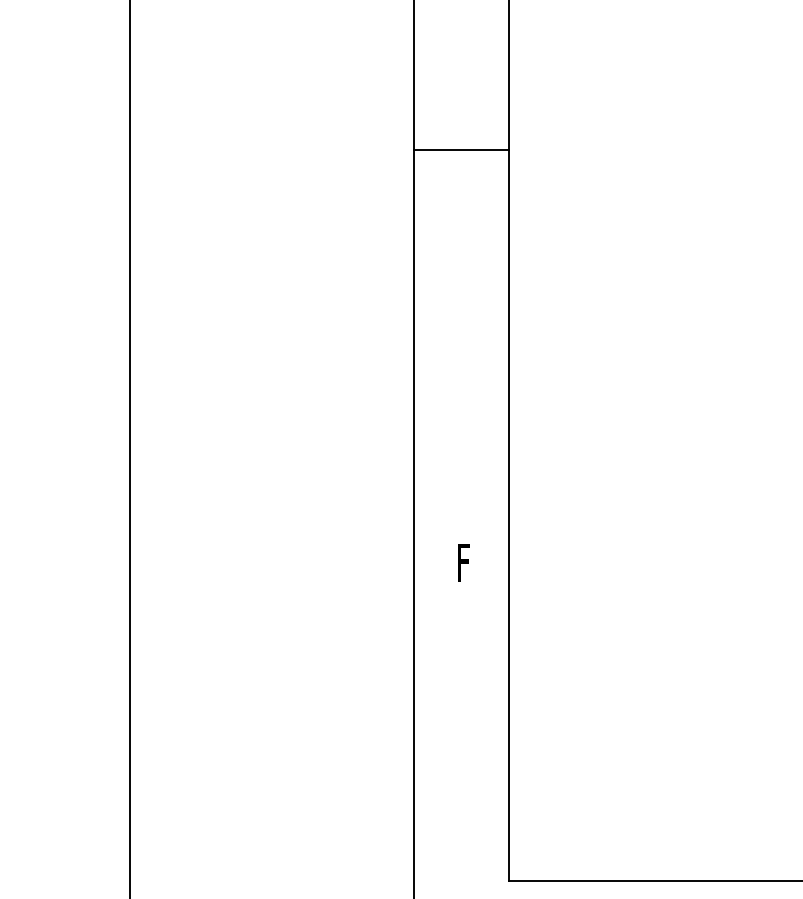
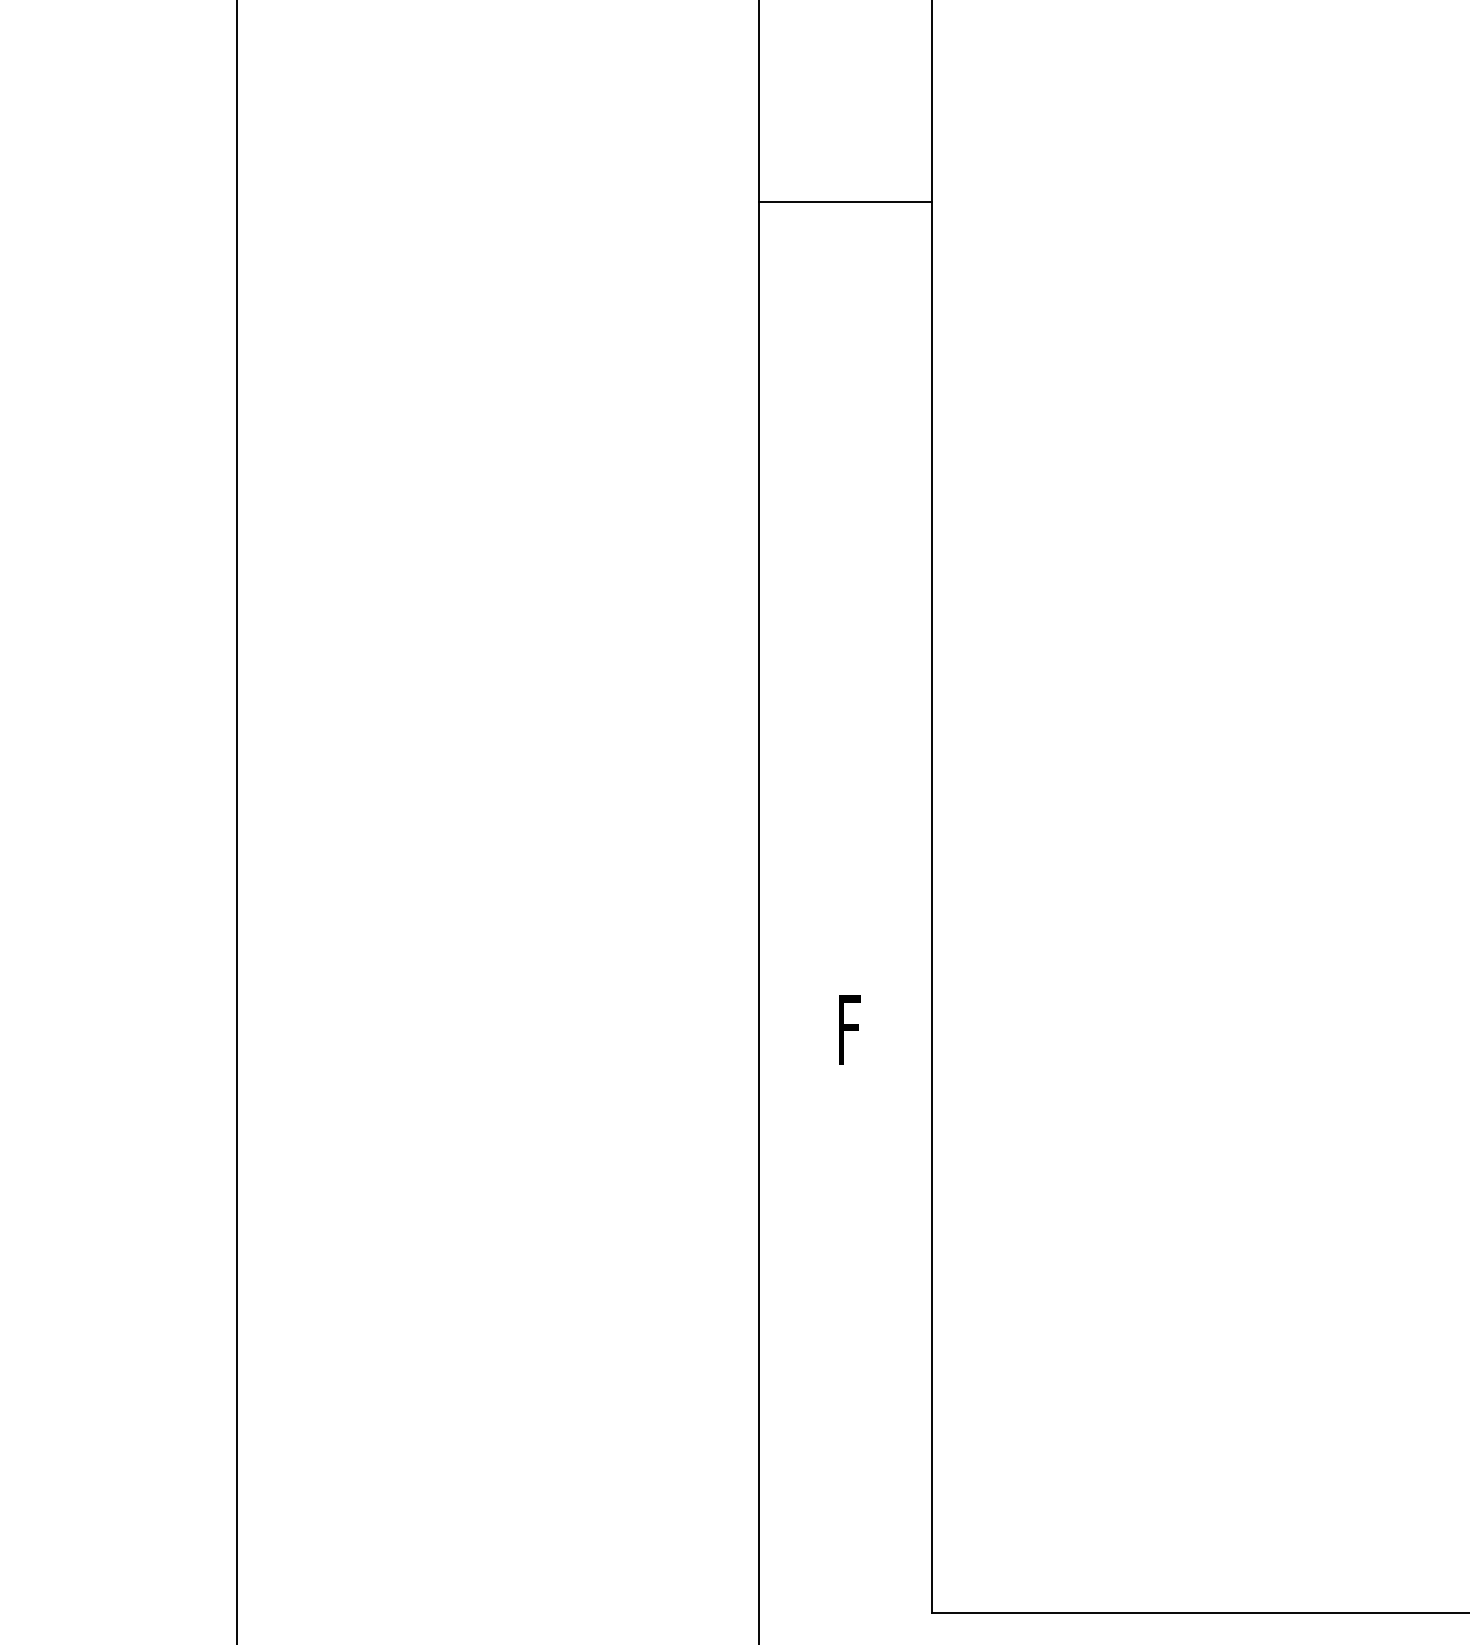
line: (461, 150) -> (844, 202), moved

